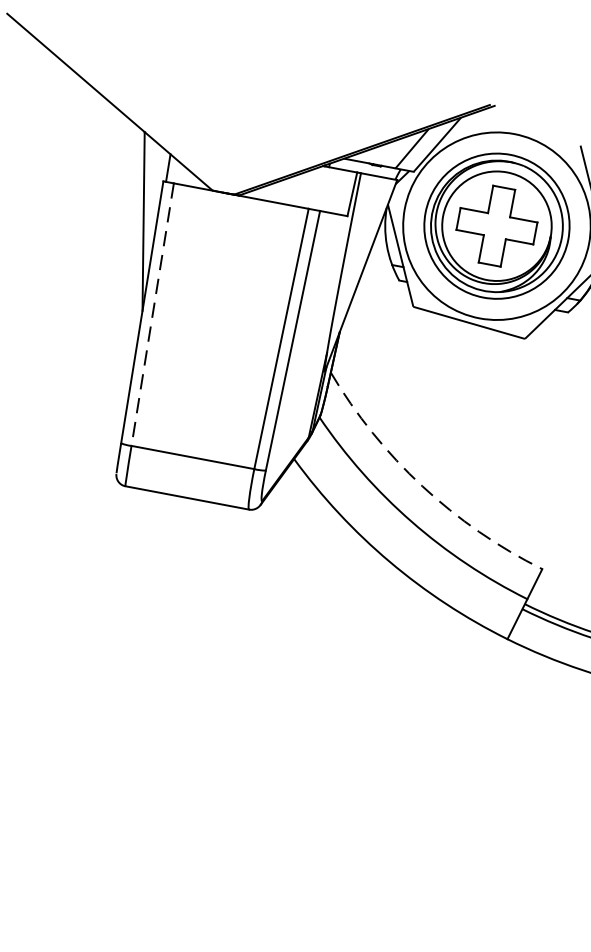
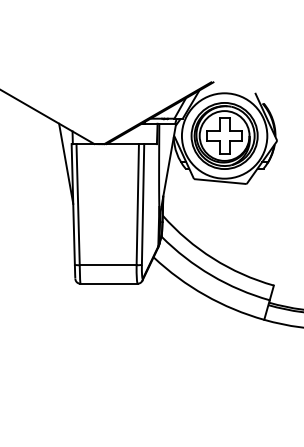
line: (153, 314) -> (78, 204), dashed -> solid
arc: (422, 486) -> (213, 258), dashed -> solid

